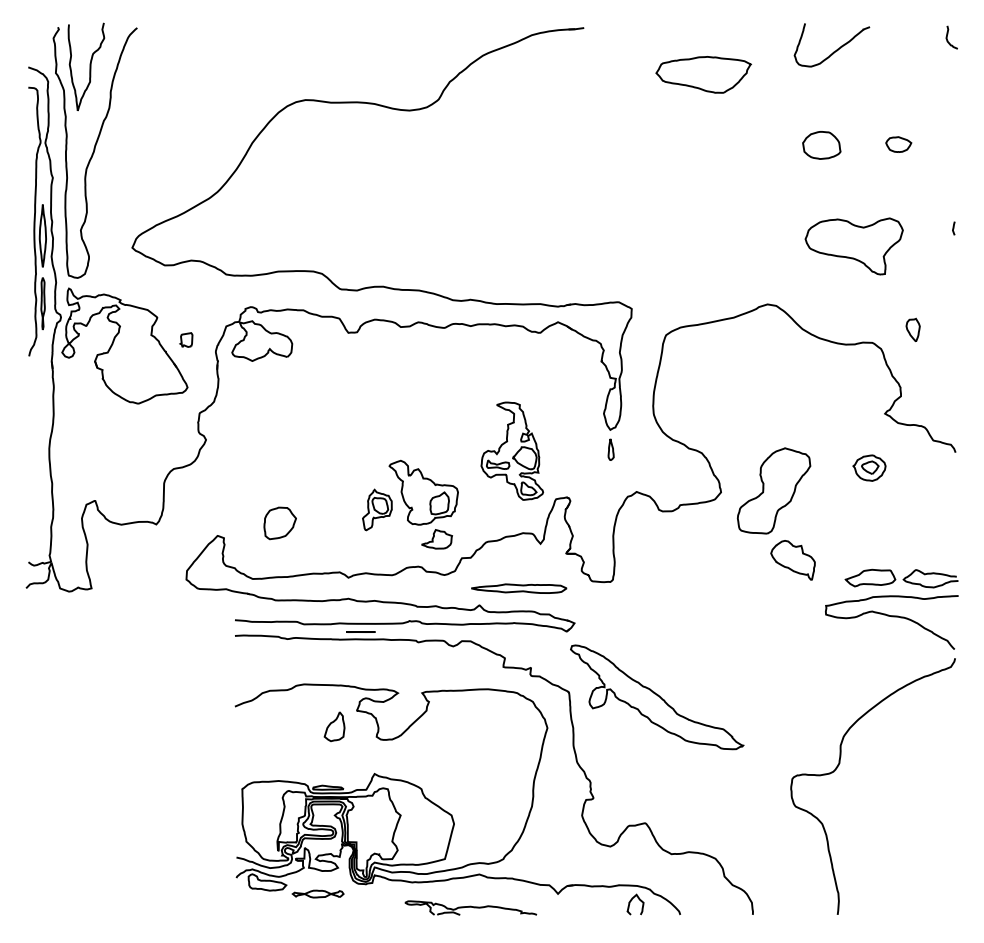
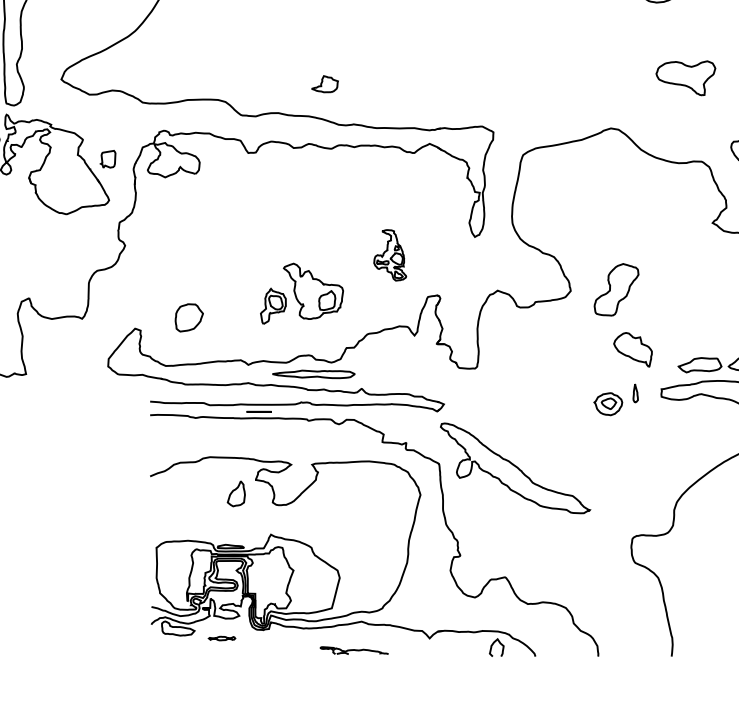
part: (853, 246) -> (685, 78), size x0.7
part: (186, 339) -> (108, 158), size x1.4
part: (610, 449) -> (635, 393), moved
part: (512, 450) -> (390, 254), size x0.6
part: (869, 467) -> (608, 403), moved
part: (773, 490) -> (616, 289), size x0.7
part: (436, 539) -> (324, 84), moved
part: (519, 588) -> (314, 374), moved
part: (317, 893) -> (221, 638), size x0.6
part: (470, 907) -> (353, 650), size x0.6

